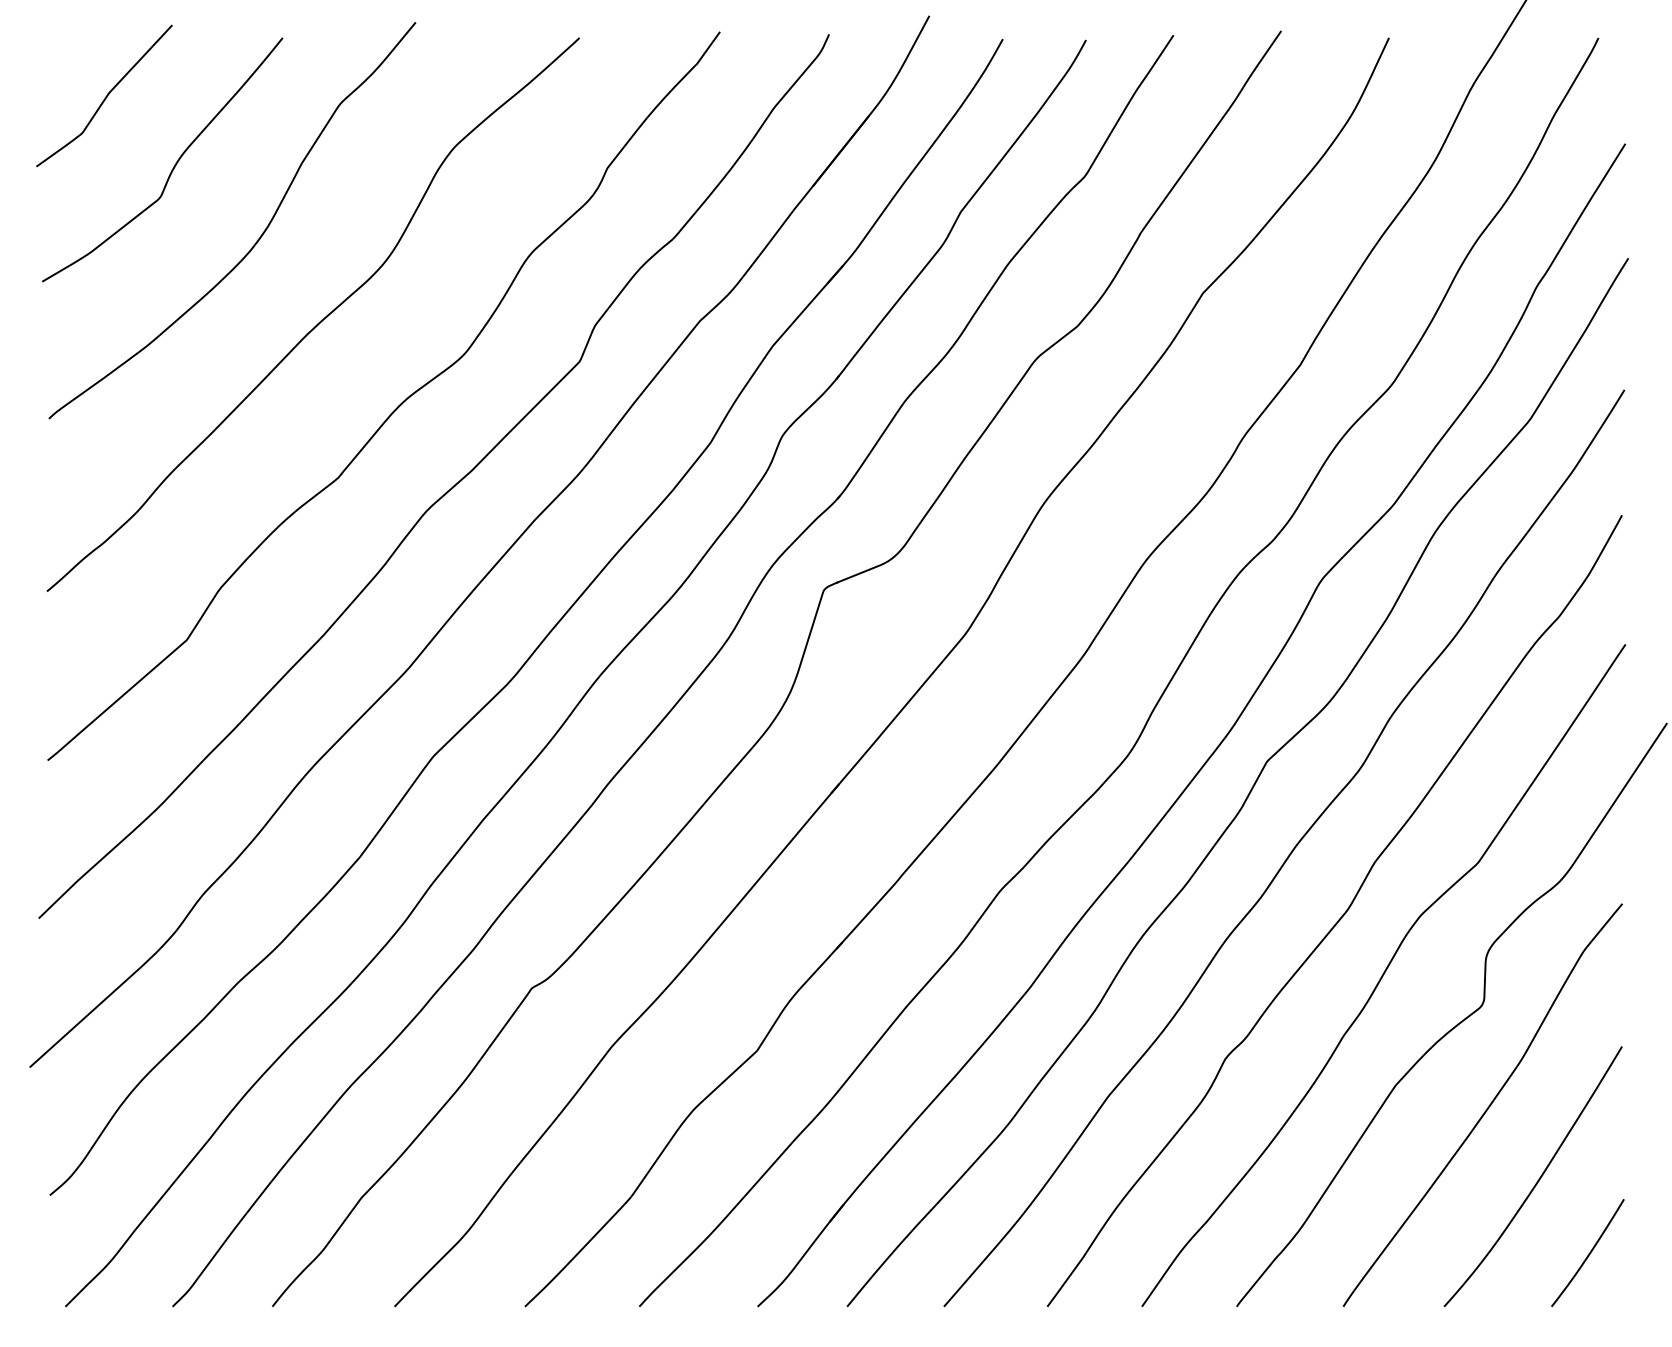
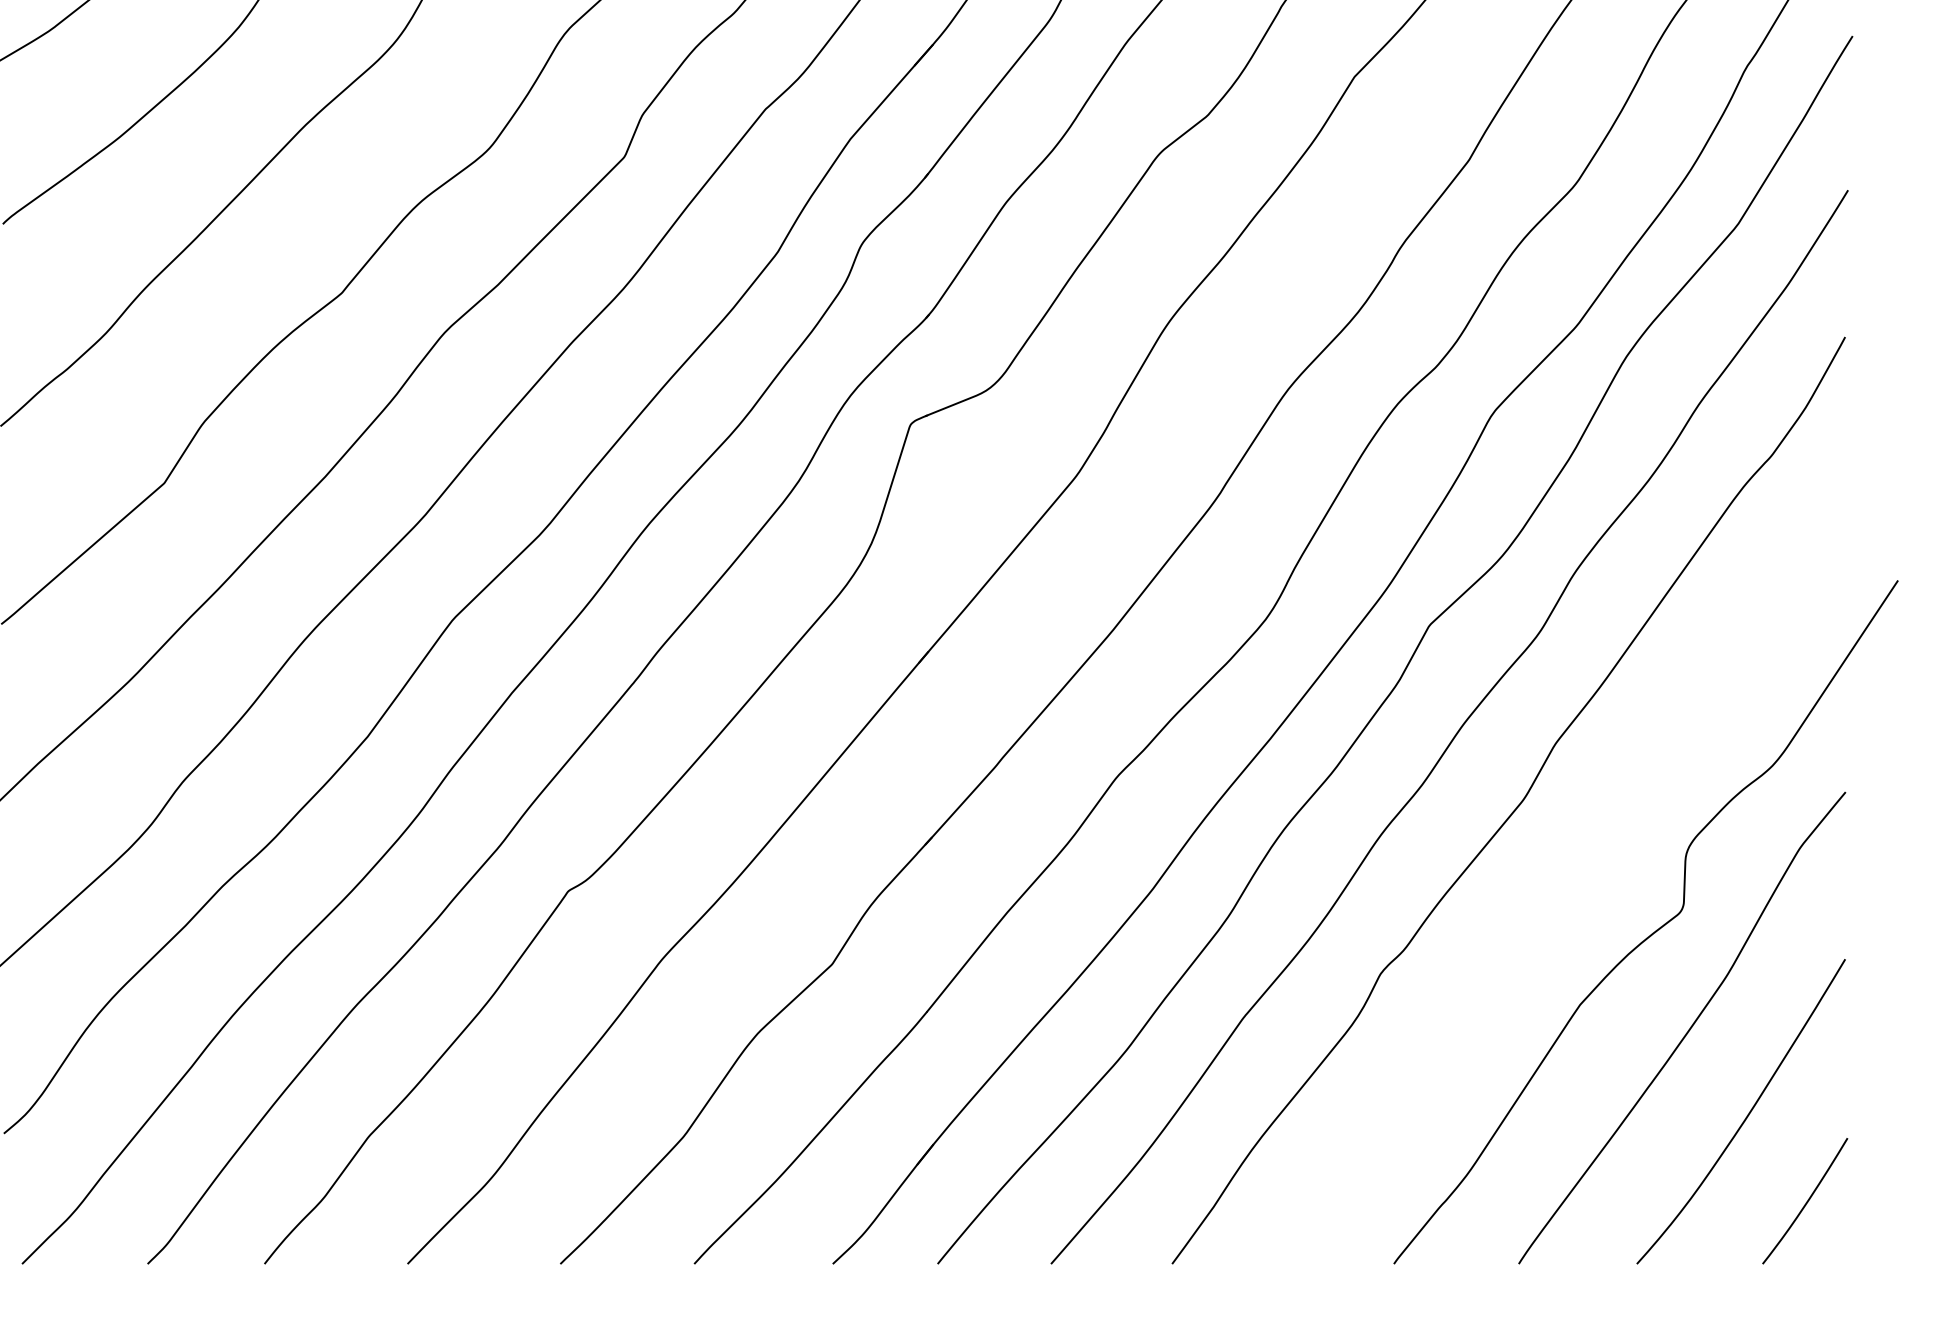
curve: (1383, 975) -> (1565, 876), removed

